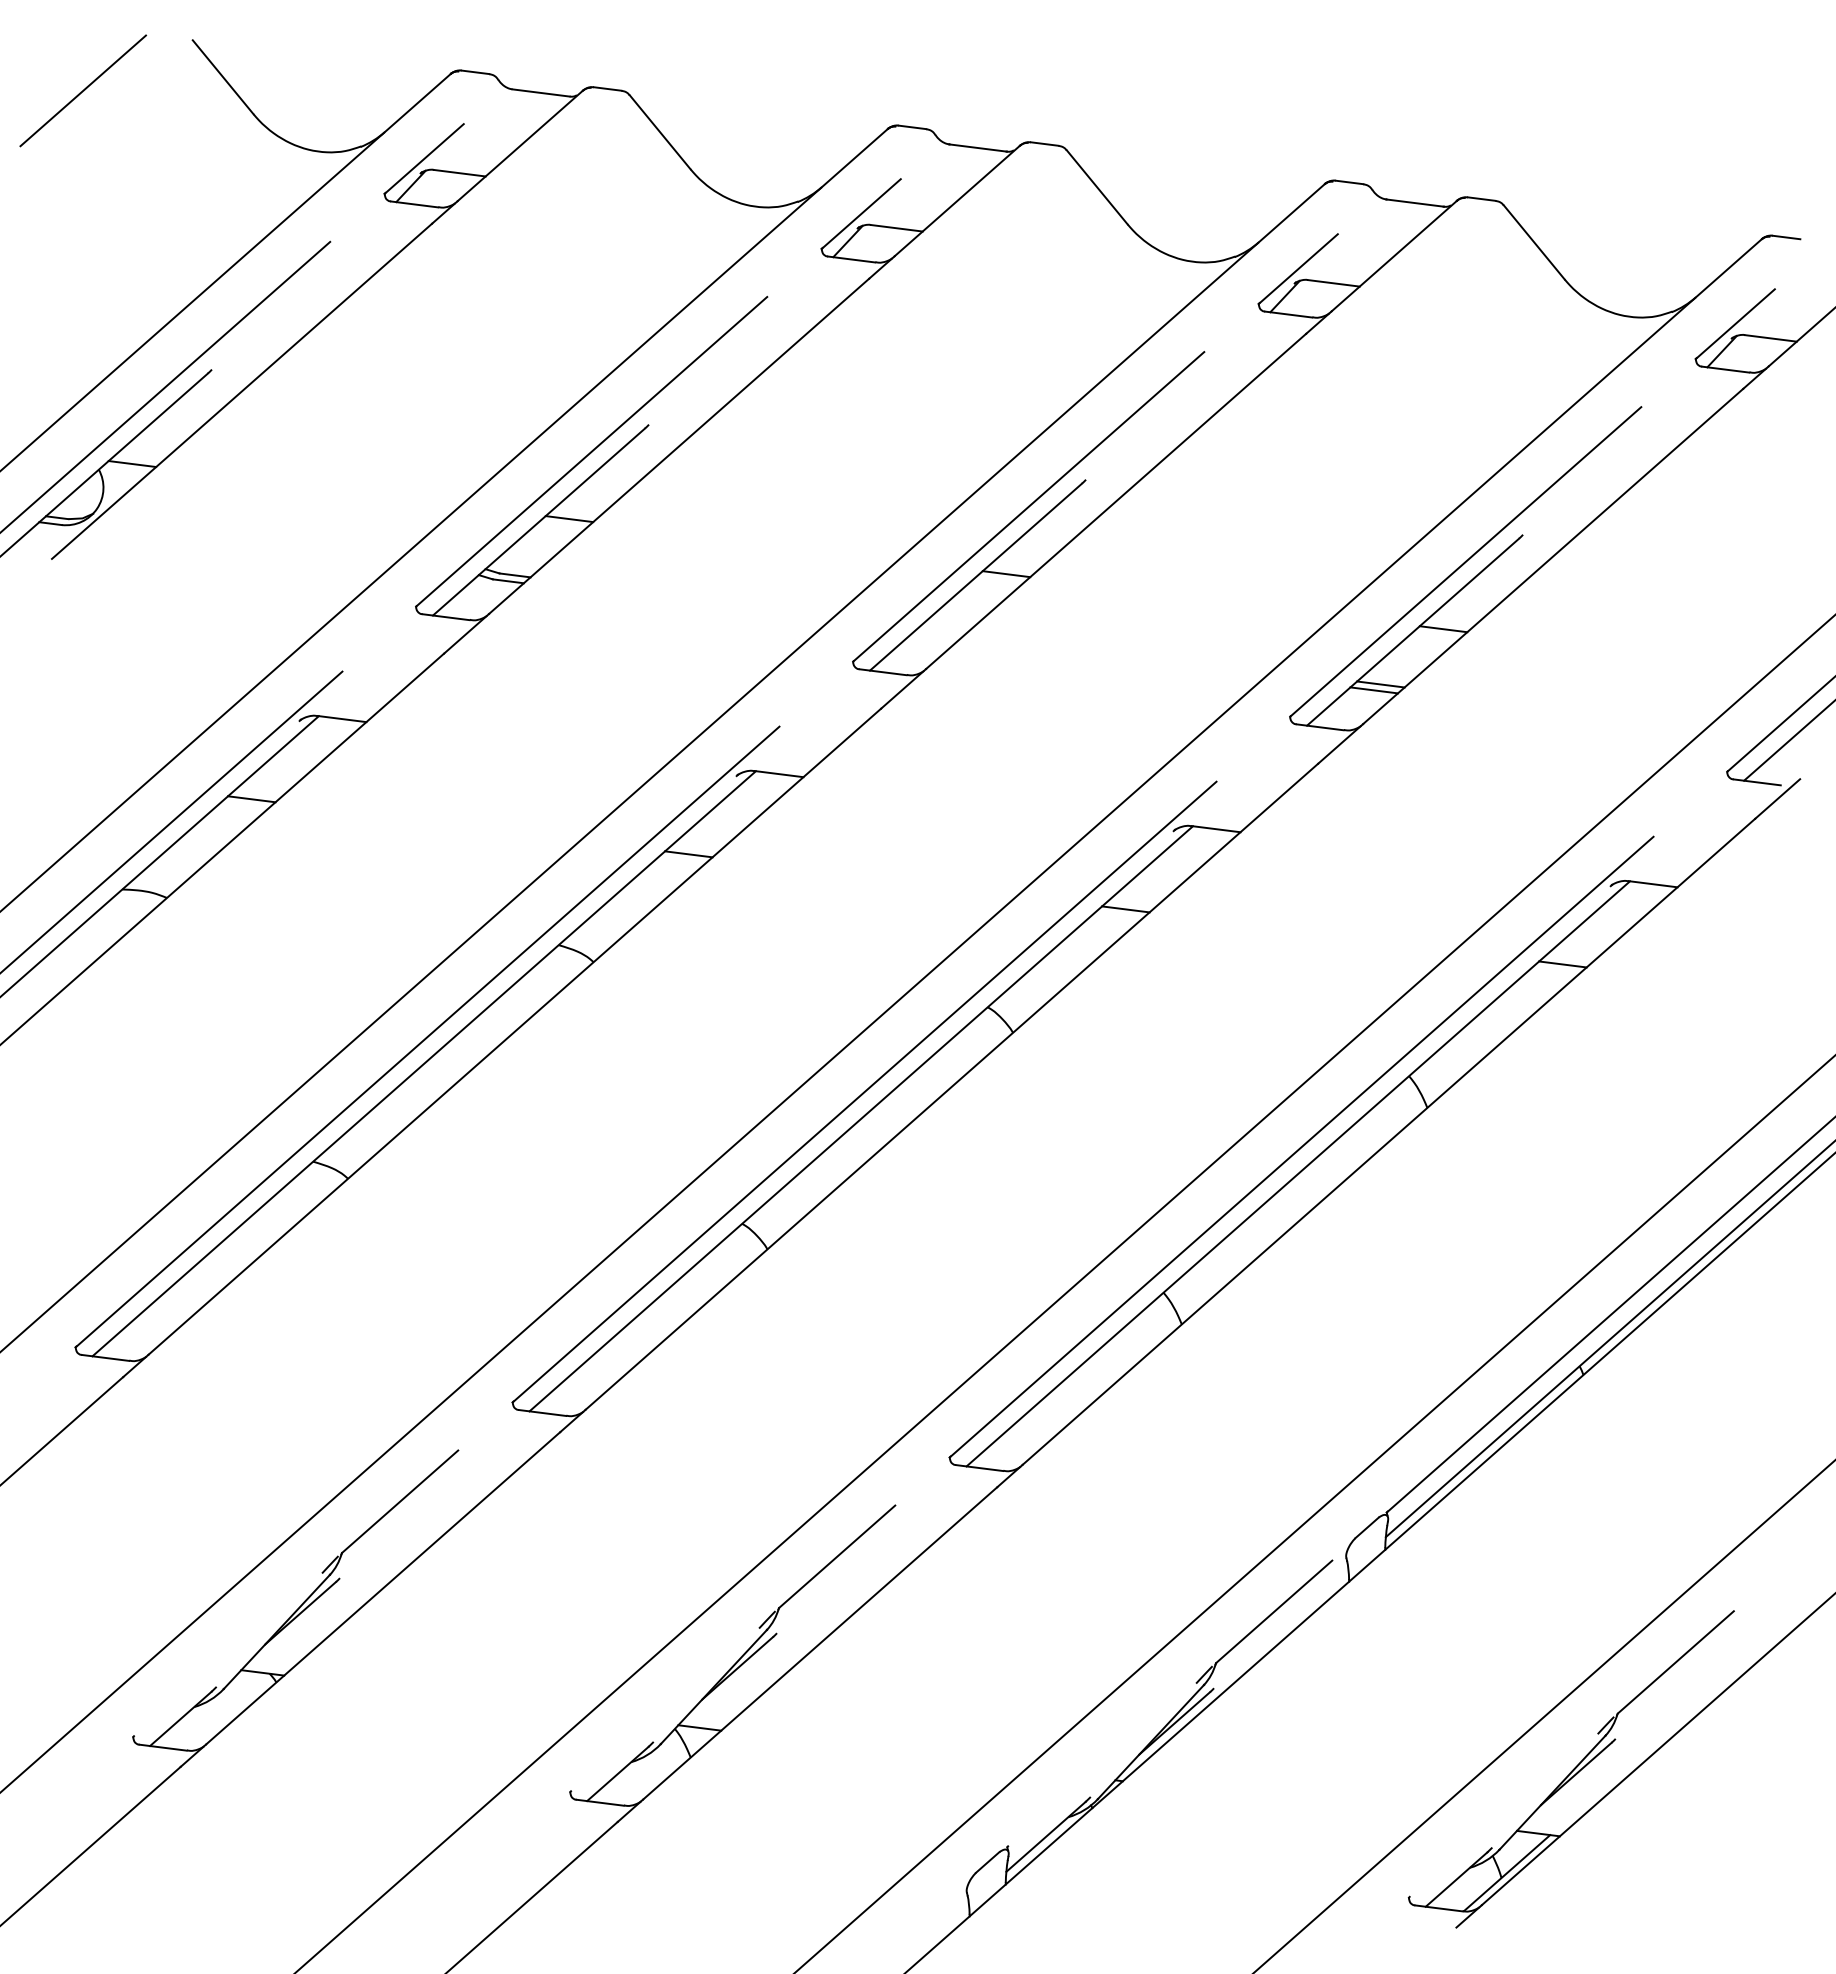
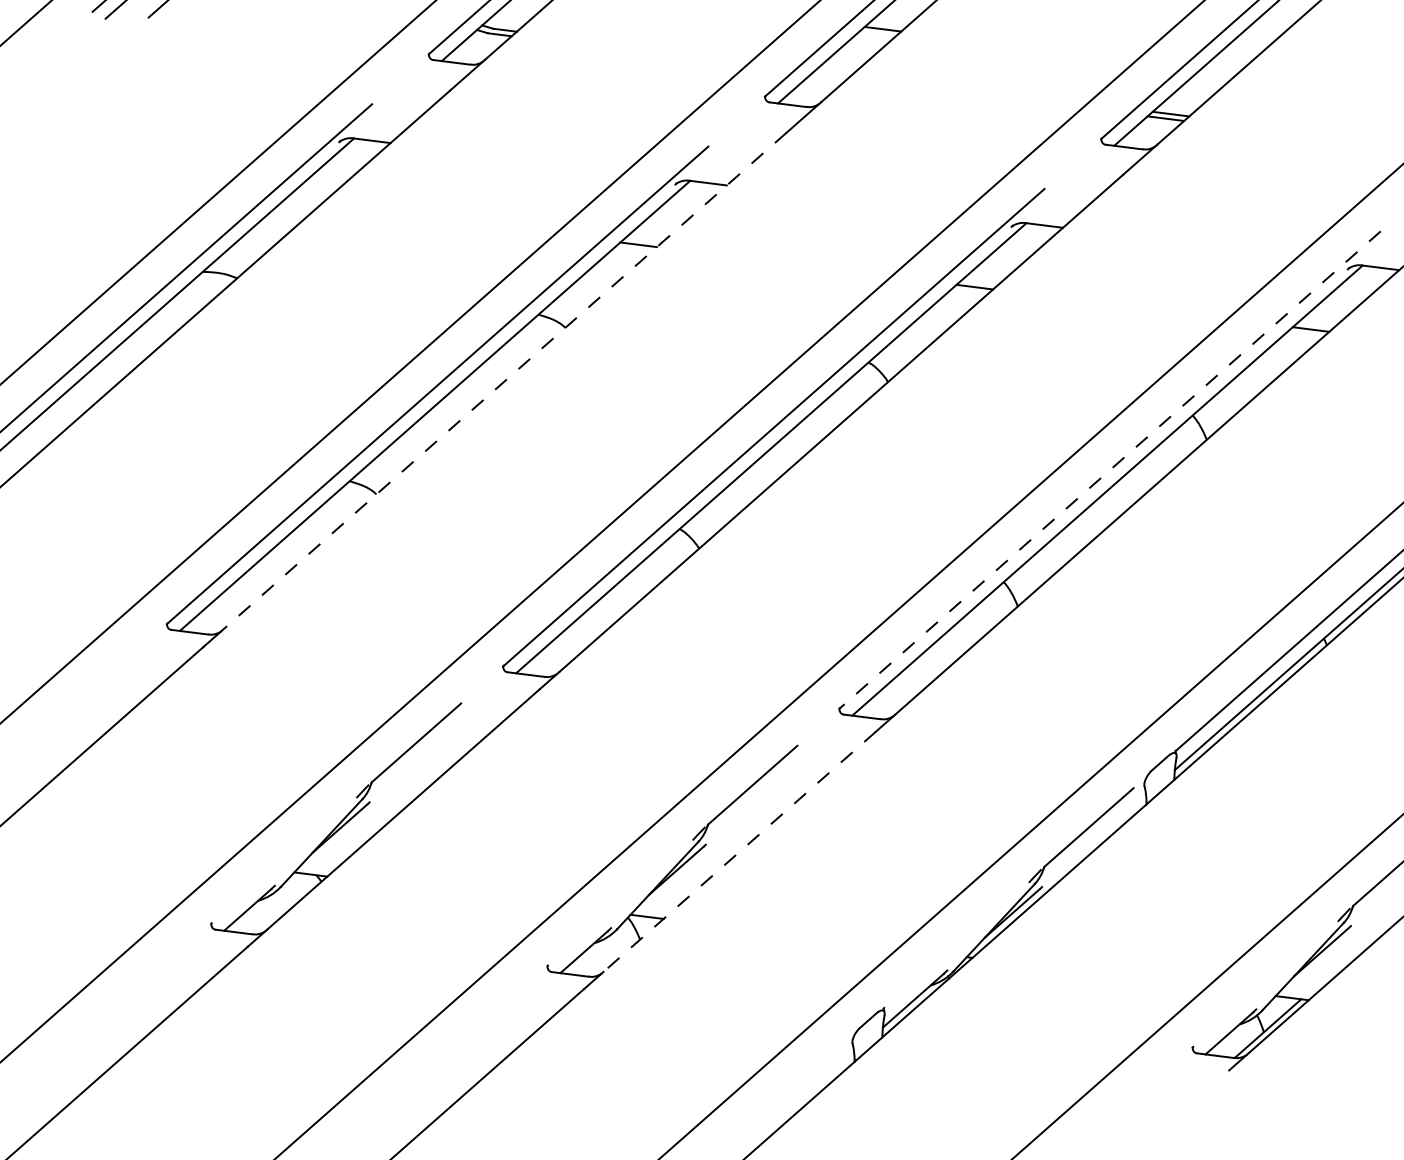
line: (1443, 629) -> (1219, 71), removed
line: (251, 799) -> (302, 202), removed
line: (514, 1032) -> (504, 381), solid -> dashed
line: (1301, 1147) -> (1109, 470), solid -> dashed
line: (819, 1643) -> (739, 851), solid -> dashed

